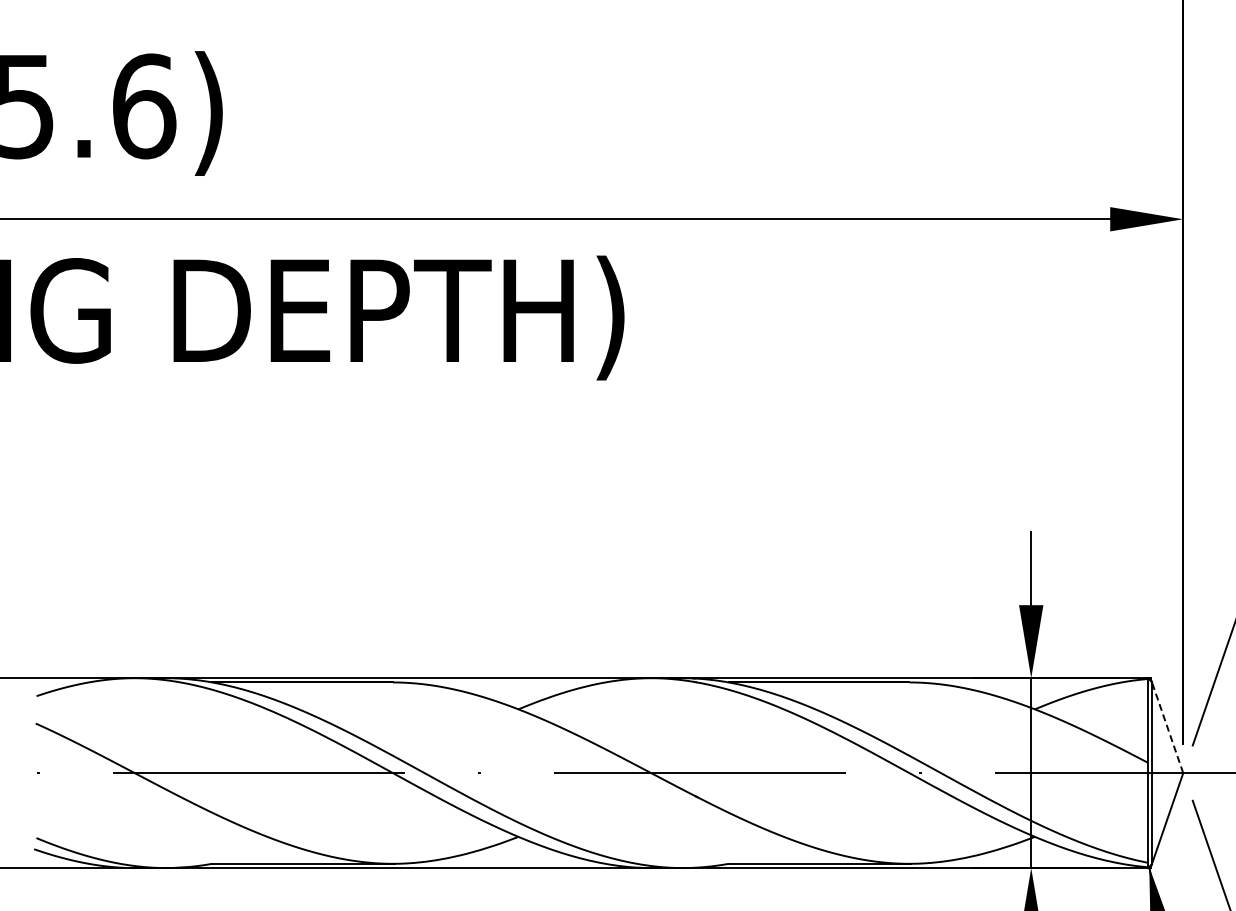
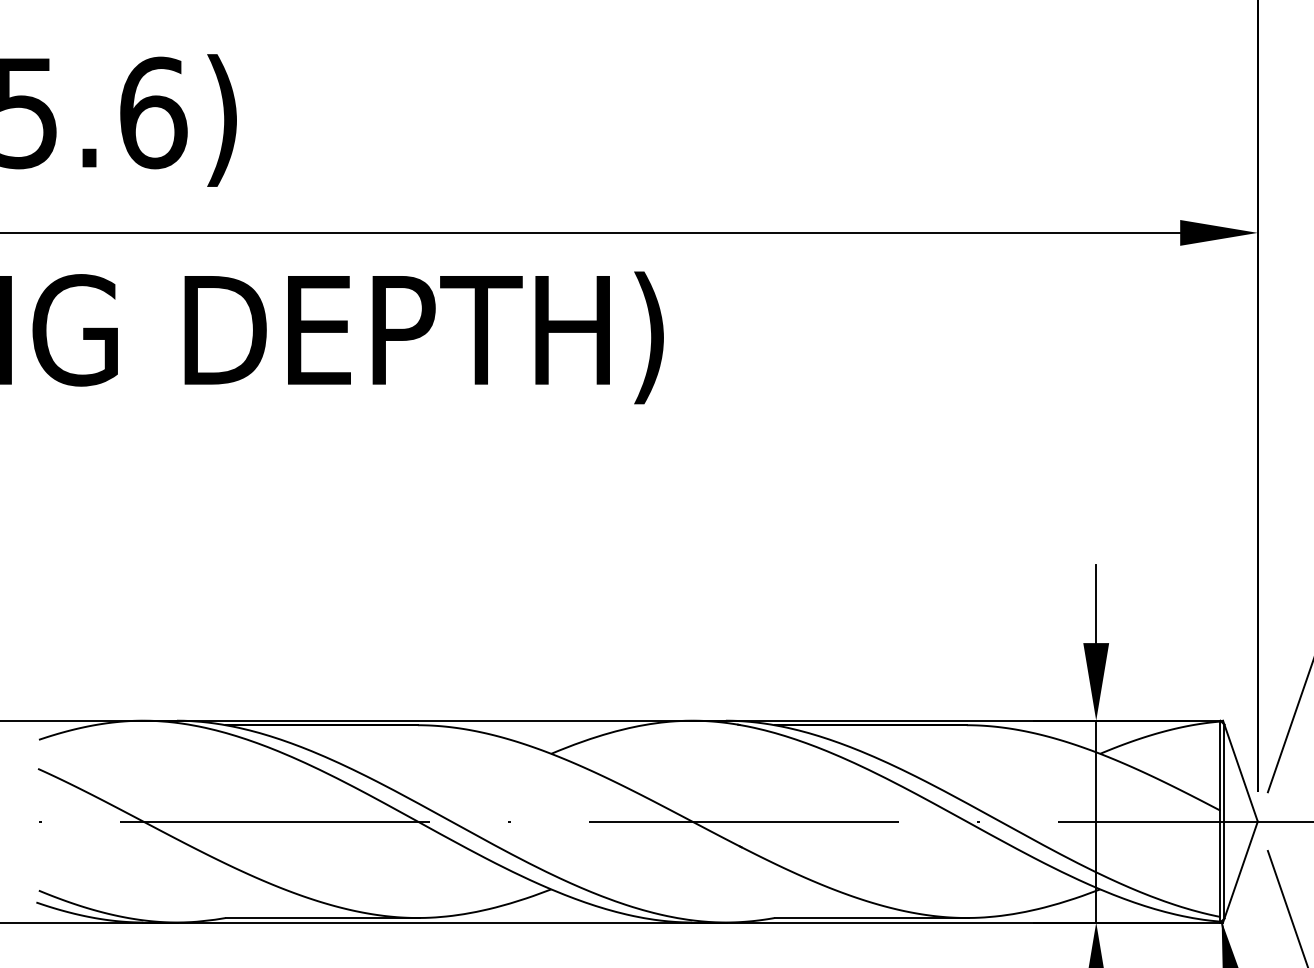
line: (1167, 727) -> (1241, 773), dashed -> solid

